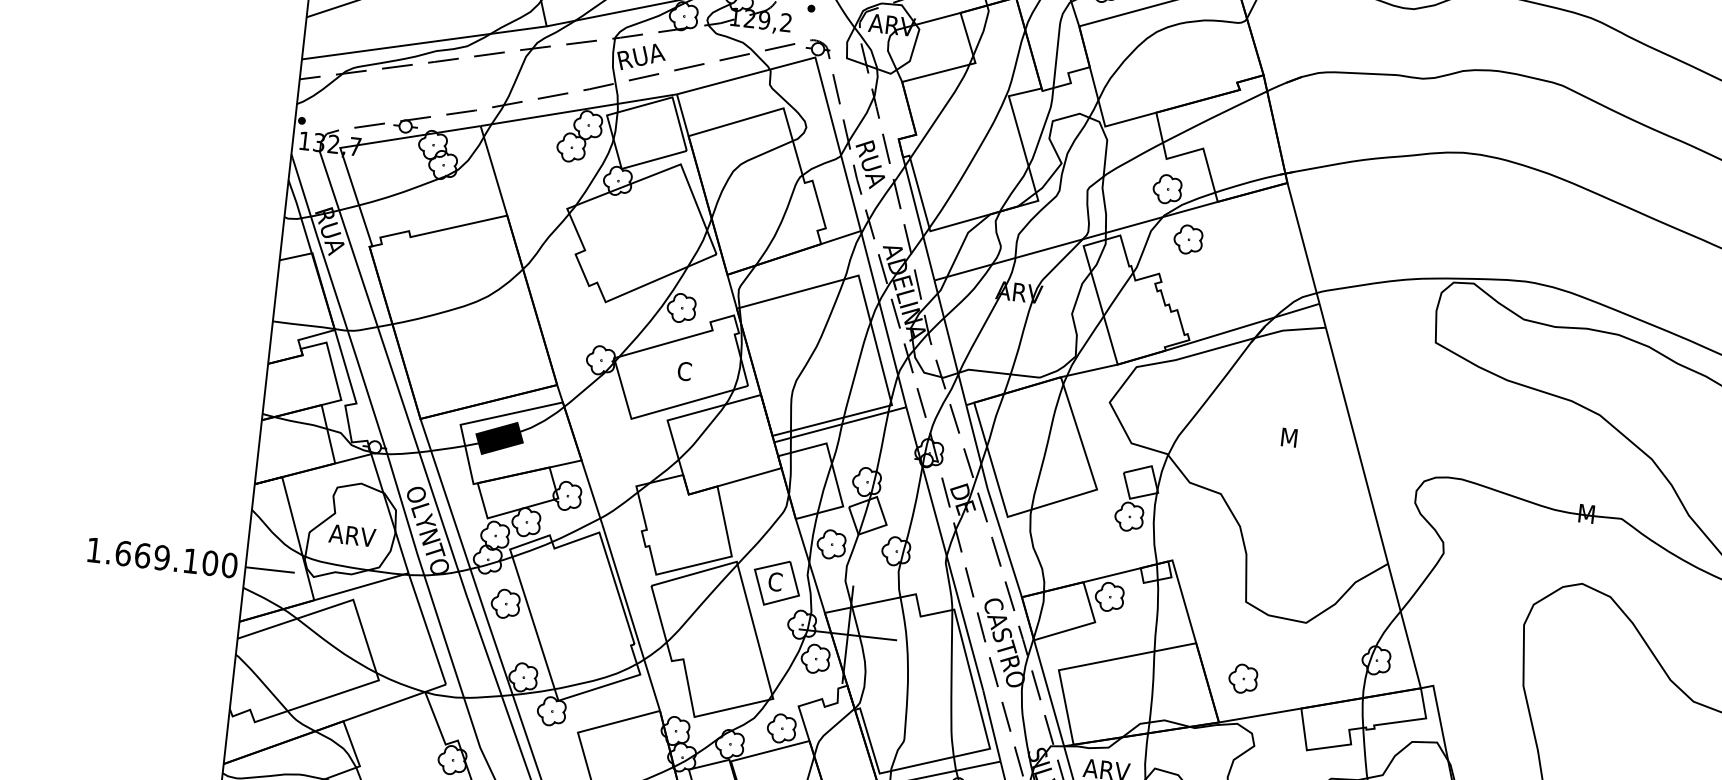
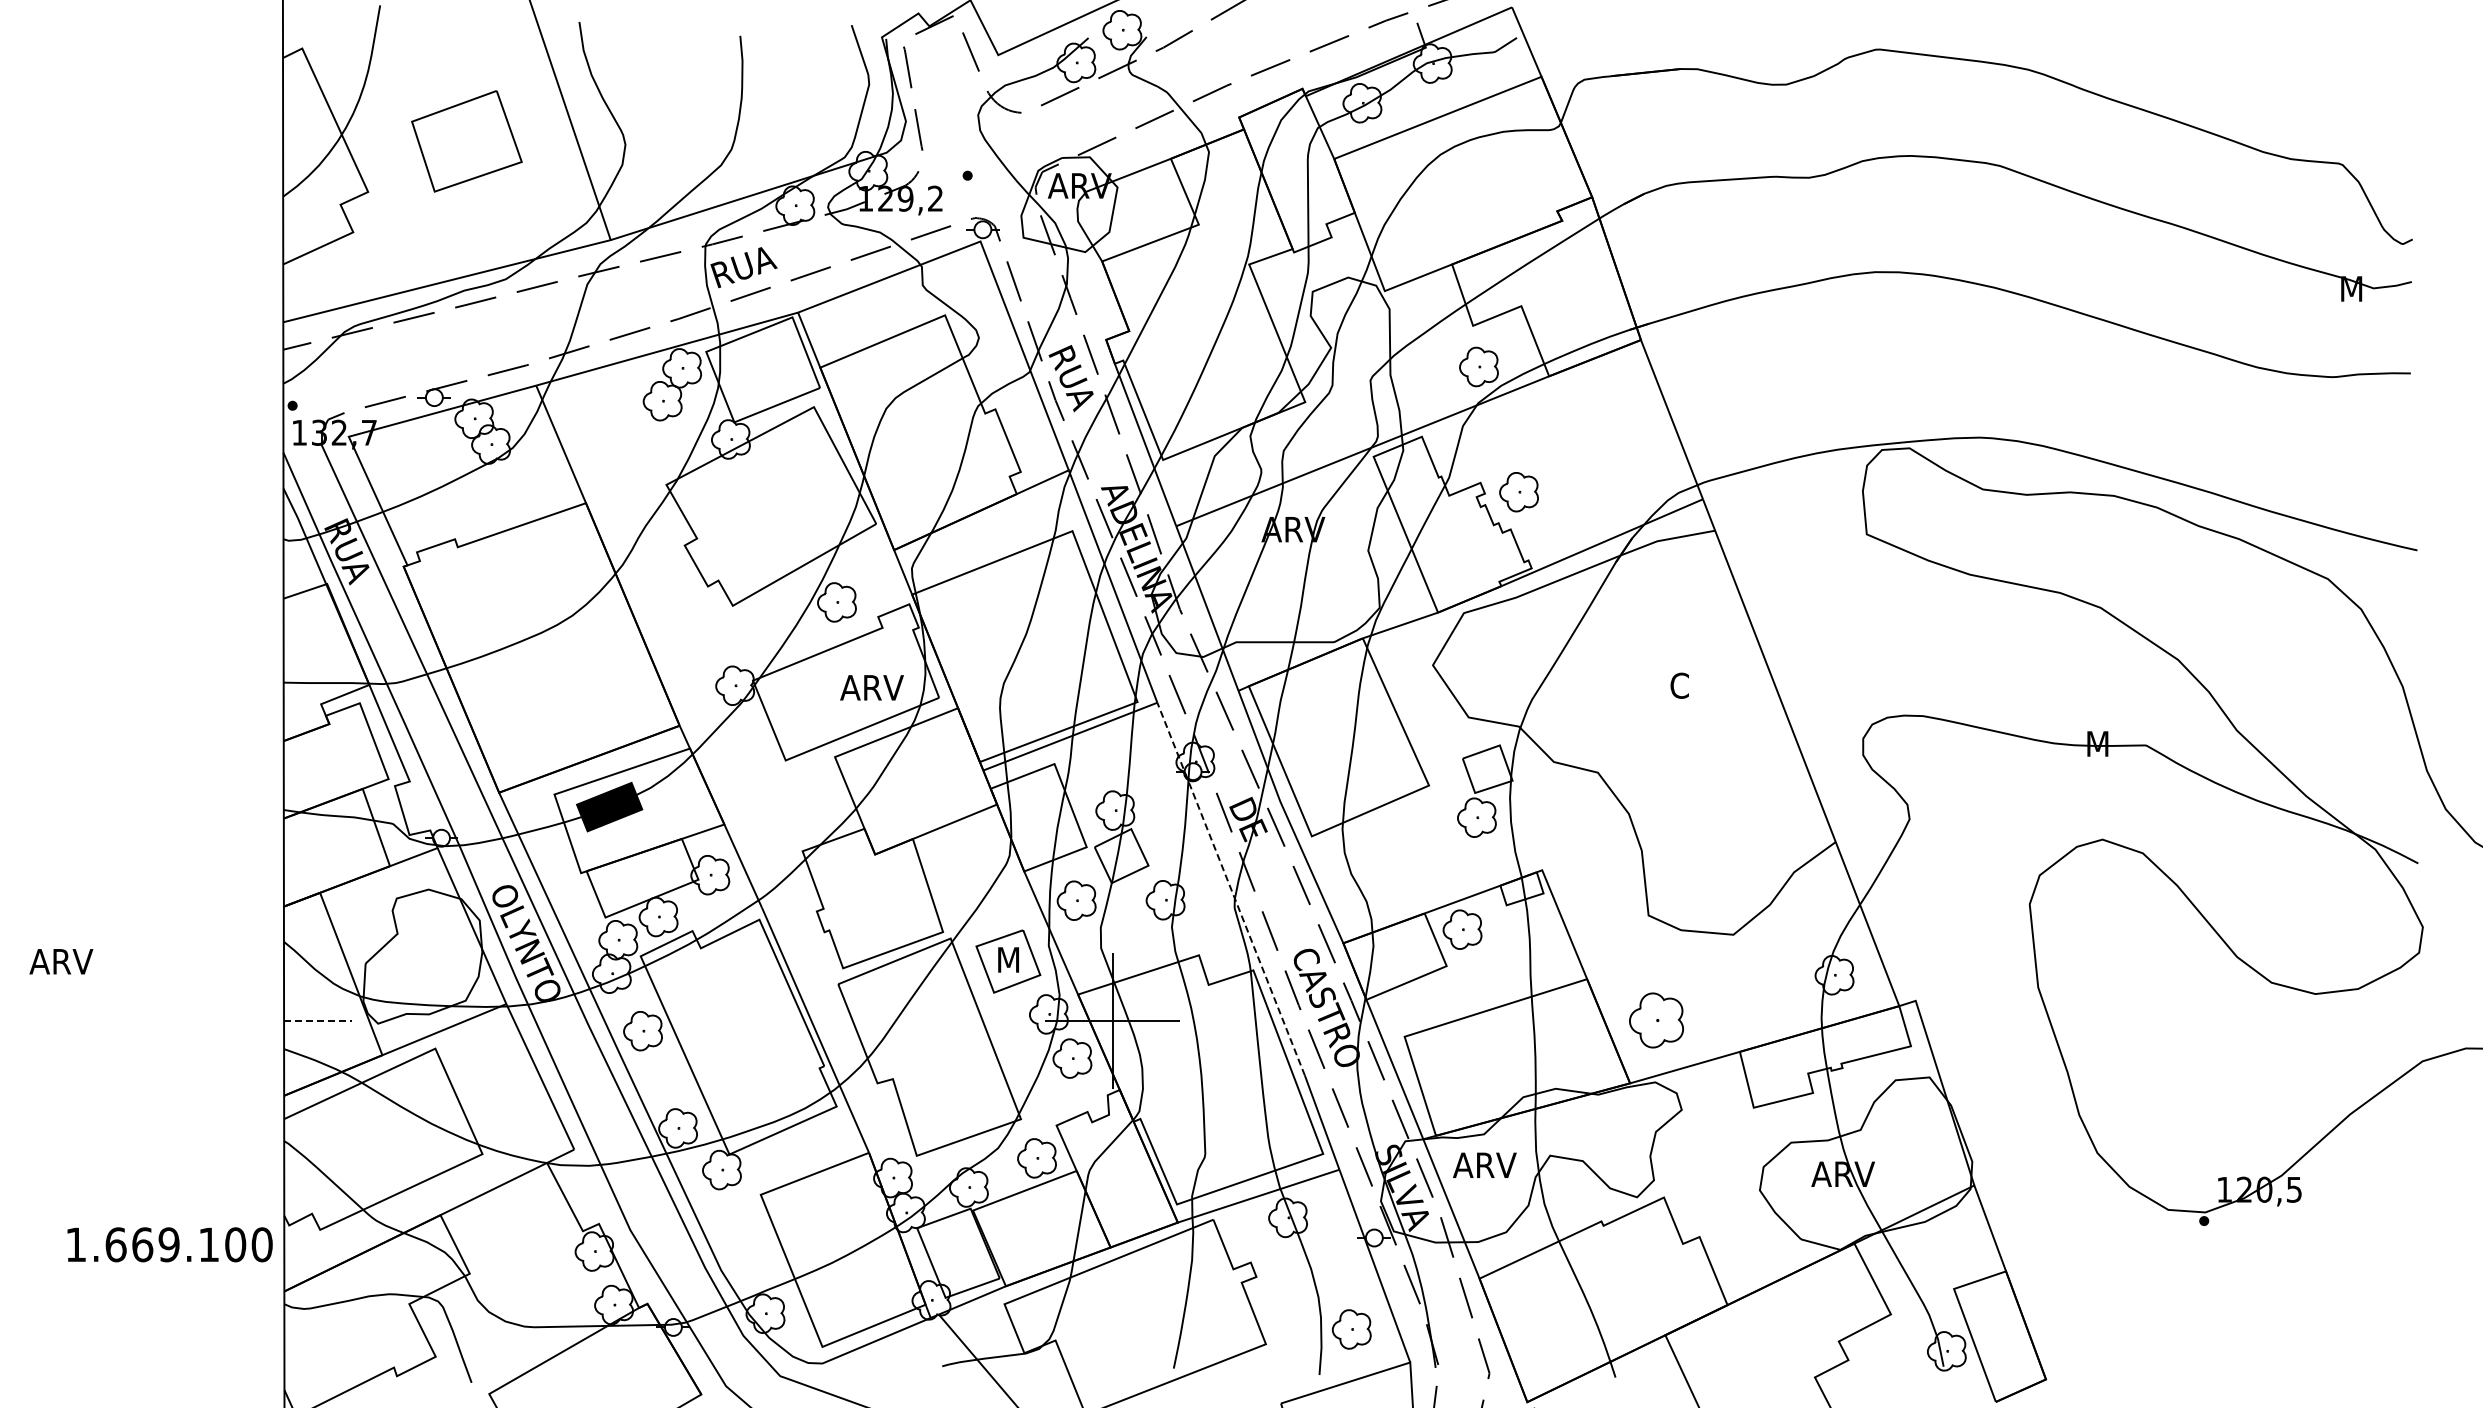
part: (1187, 239) -> (1518, 492), moved
text: (699, 372) -> (871, 687), C -> ARV
text: (1288, 437) -> (1681, 685), M -> C
text: (352, 535) -> (61, 961), moved
line: (944, 548) -> (1230, 888), solid -> dashed
text: (162, 557) -> (169, 1244), moved
line: (269, 569) -> (317, 1020), solid -> dashed
text: (776, 581) -> (1007, 959), C -> M
part: (1243, 678) -> (1656, 1020), size x1.4

